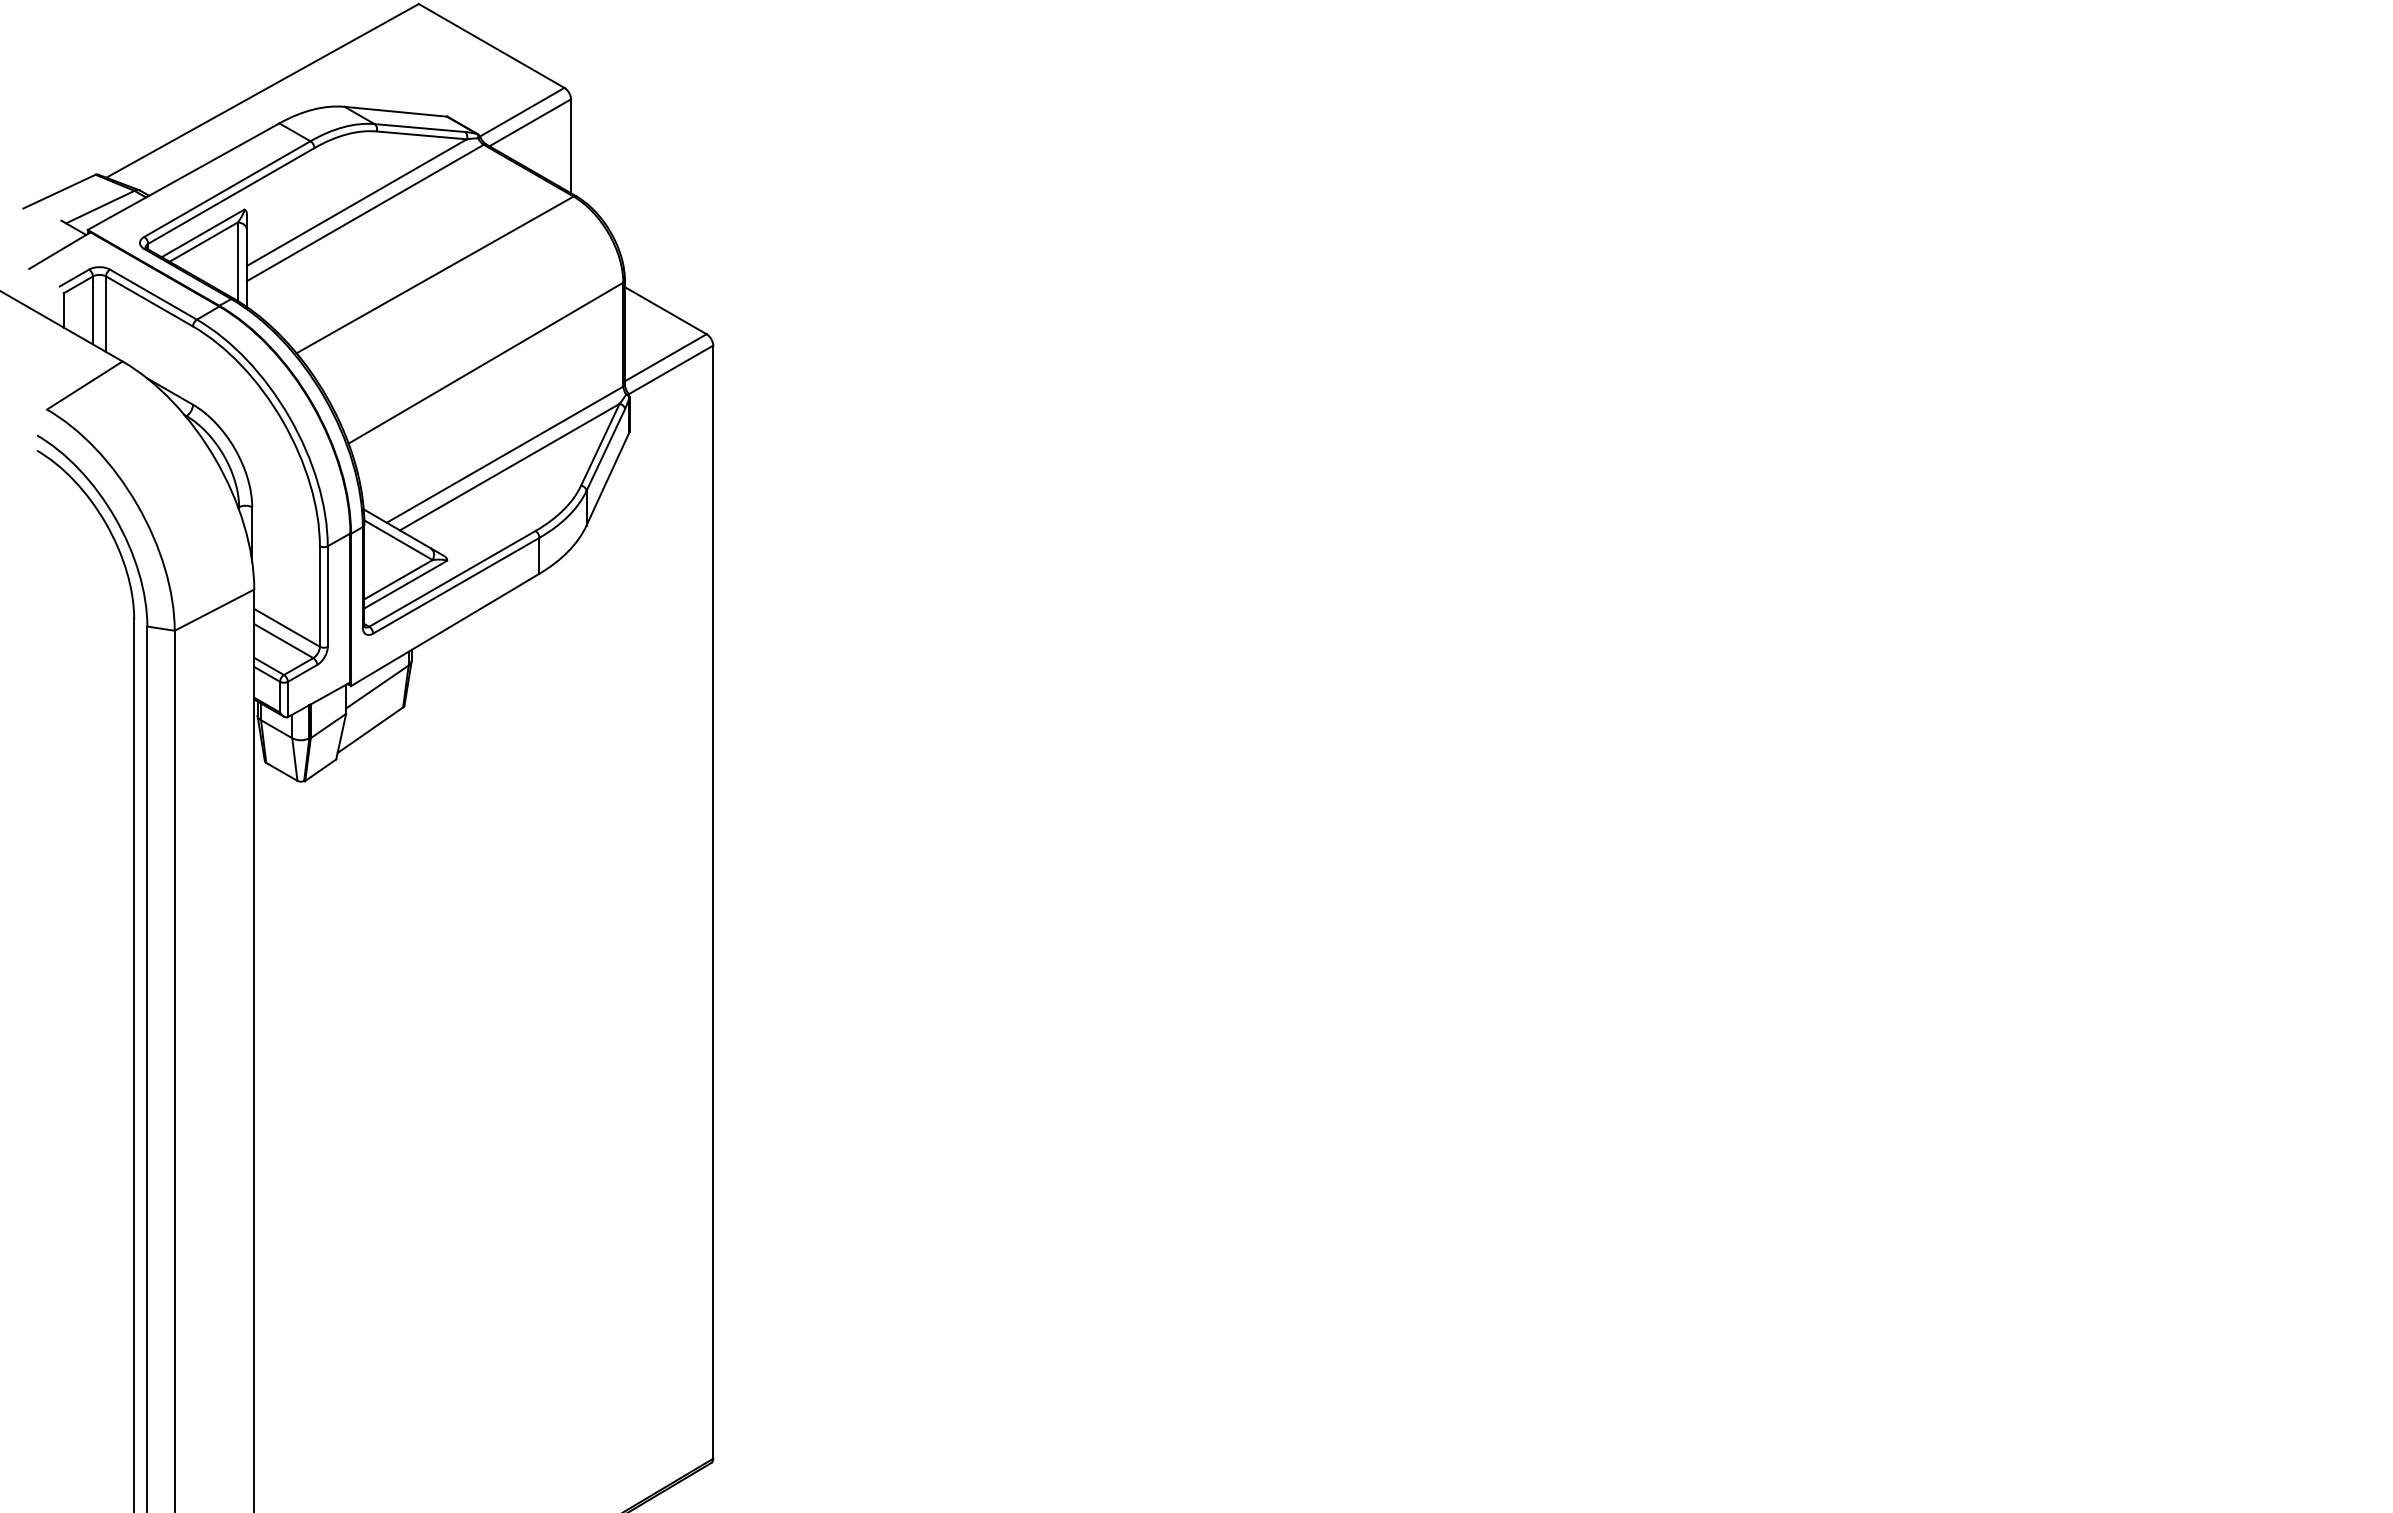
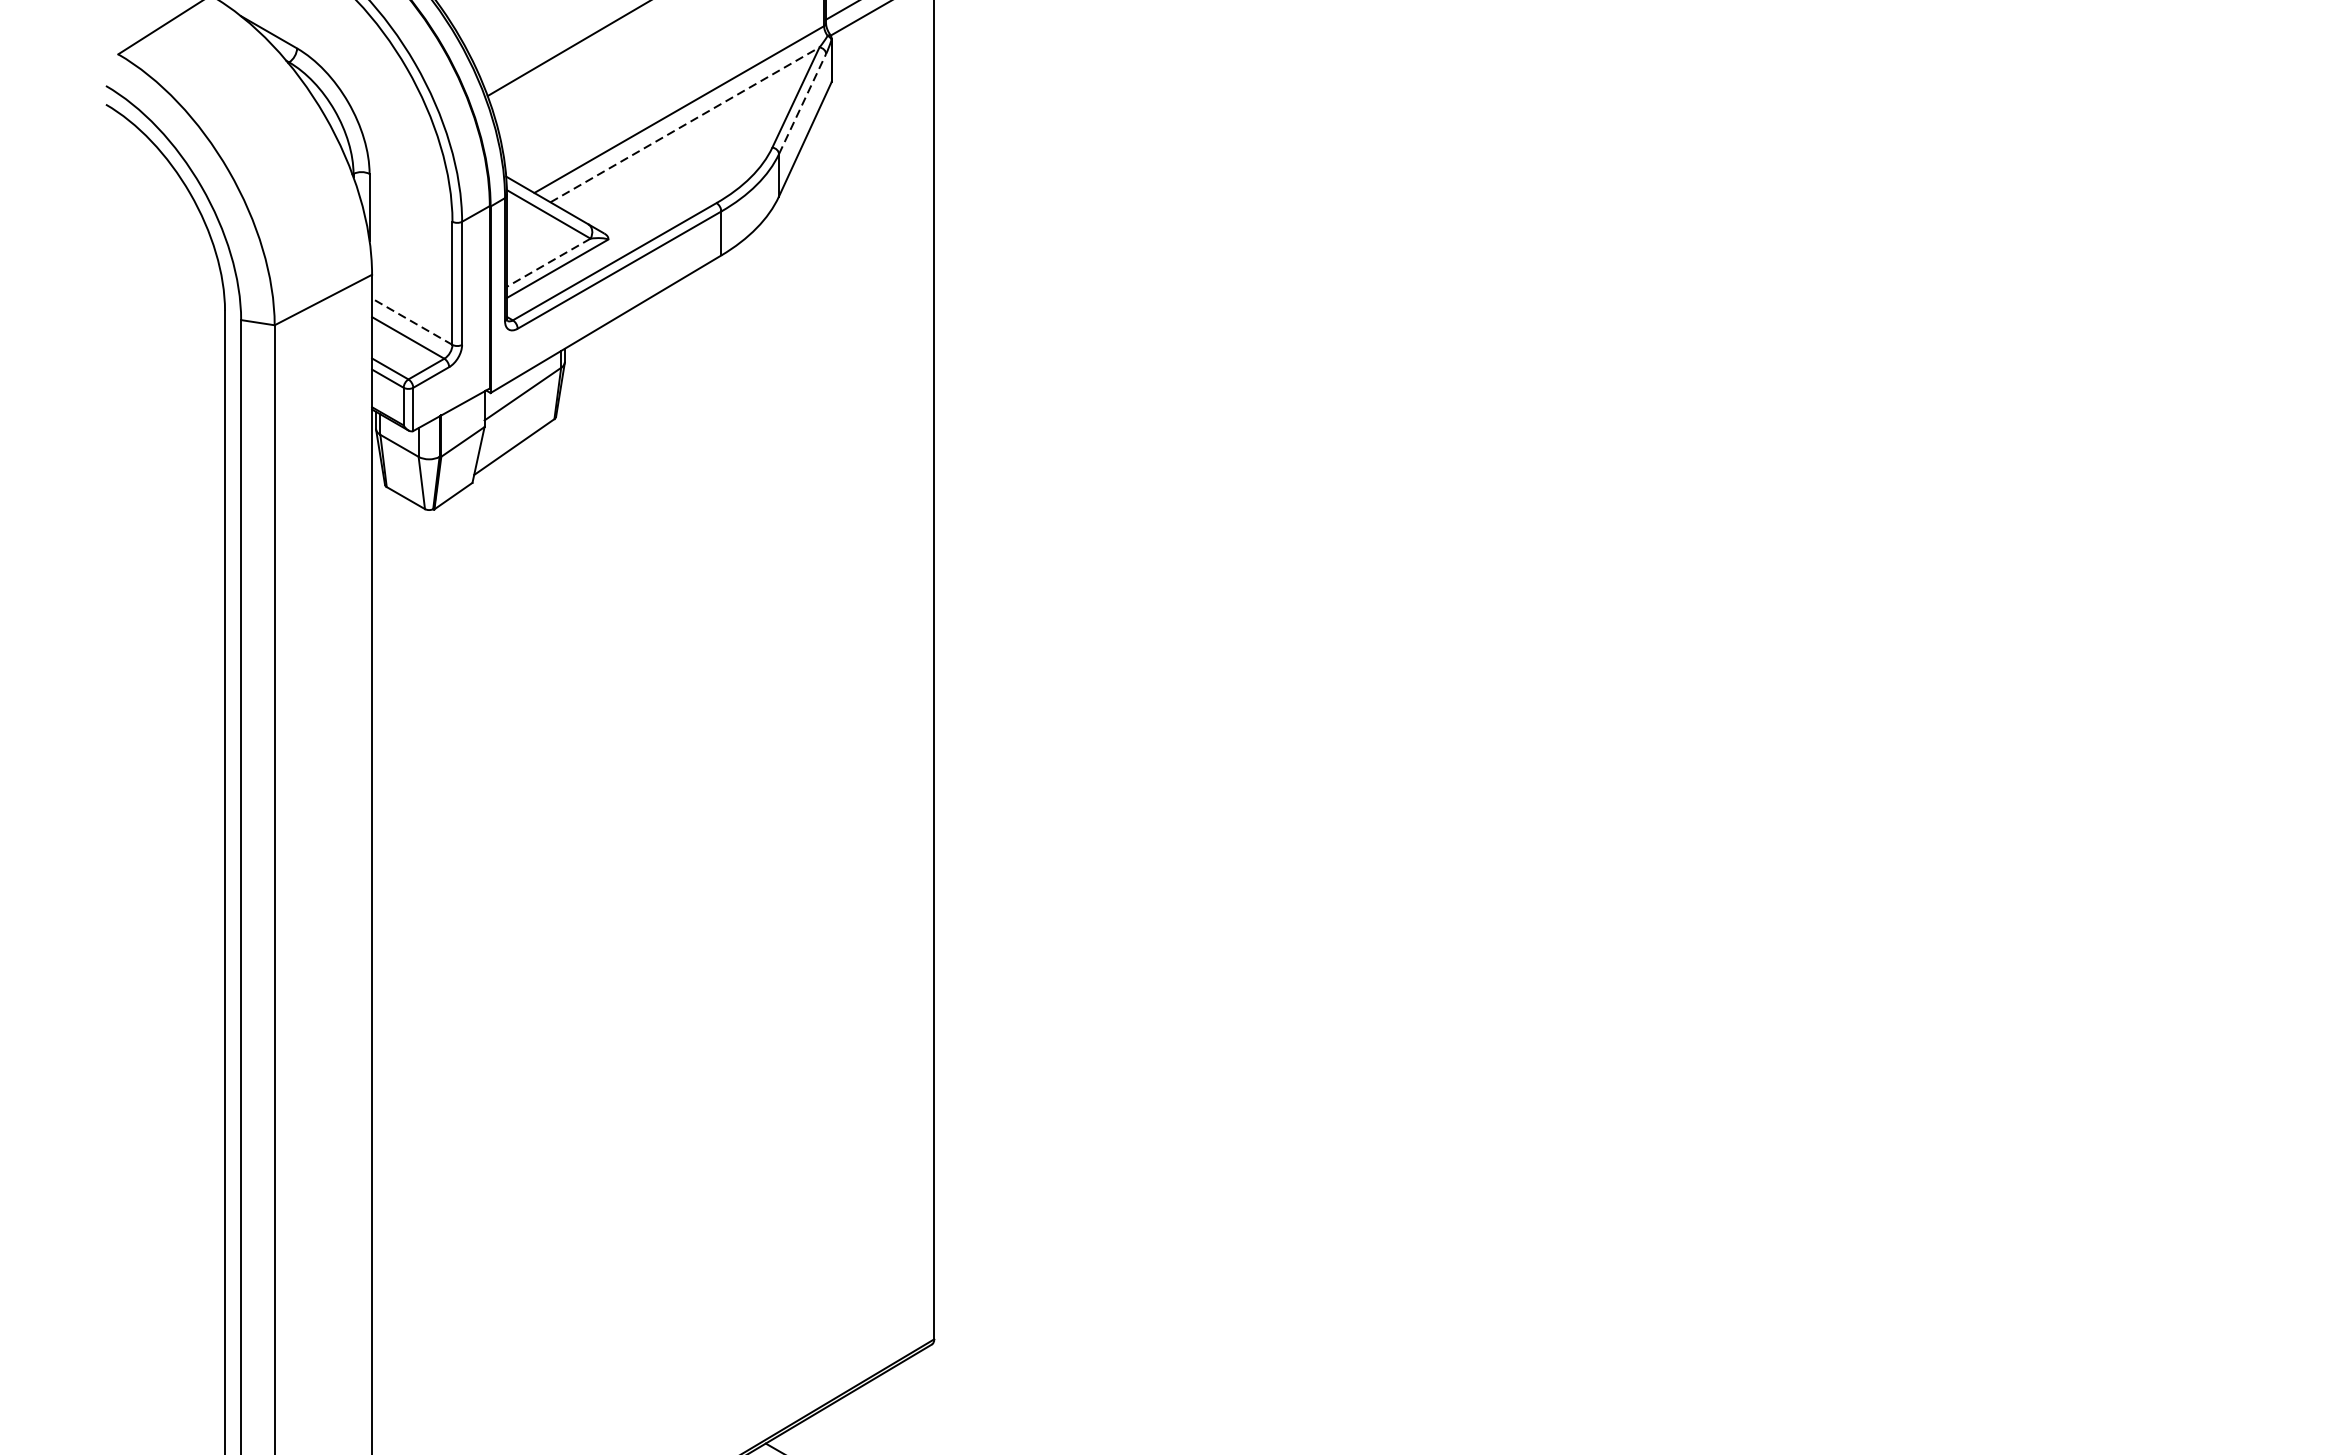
line: (605, 449) -> (802, 103), solid -> dashed
line: (509, 467) -> (684, 125), solid -> dashed
line: (398, 579) -> (548, 262), solid -> dashed
line: (287, 627) -> (412, 321), solid -> dashed

